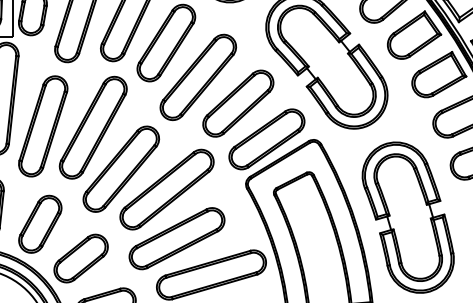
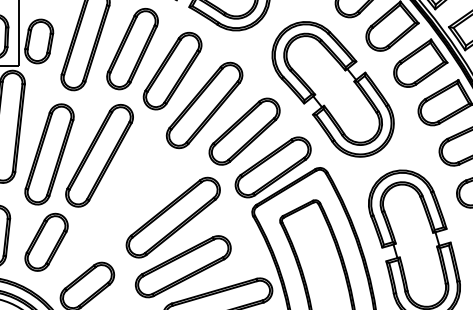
part: (121, 168) -> (127, 196), removed
part: (40, 223) -> (46, 241), moved

